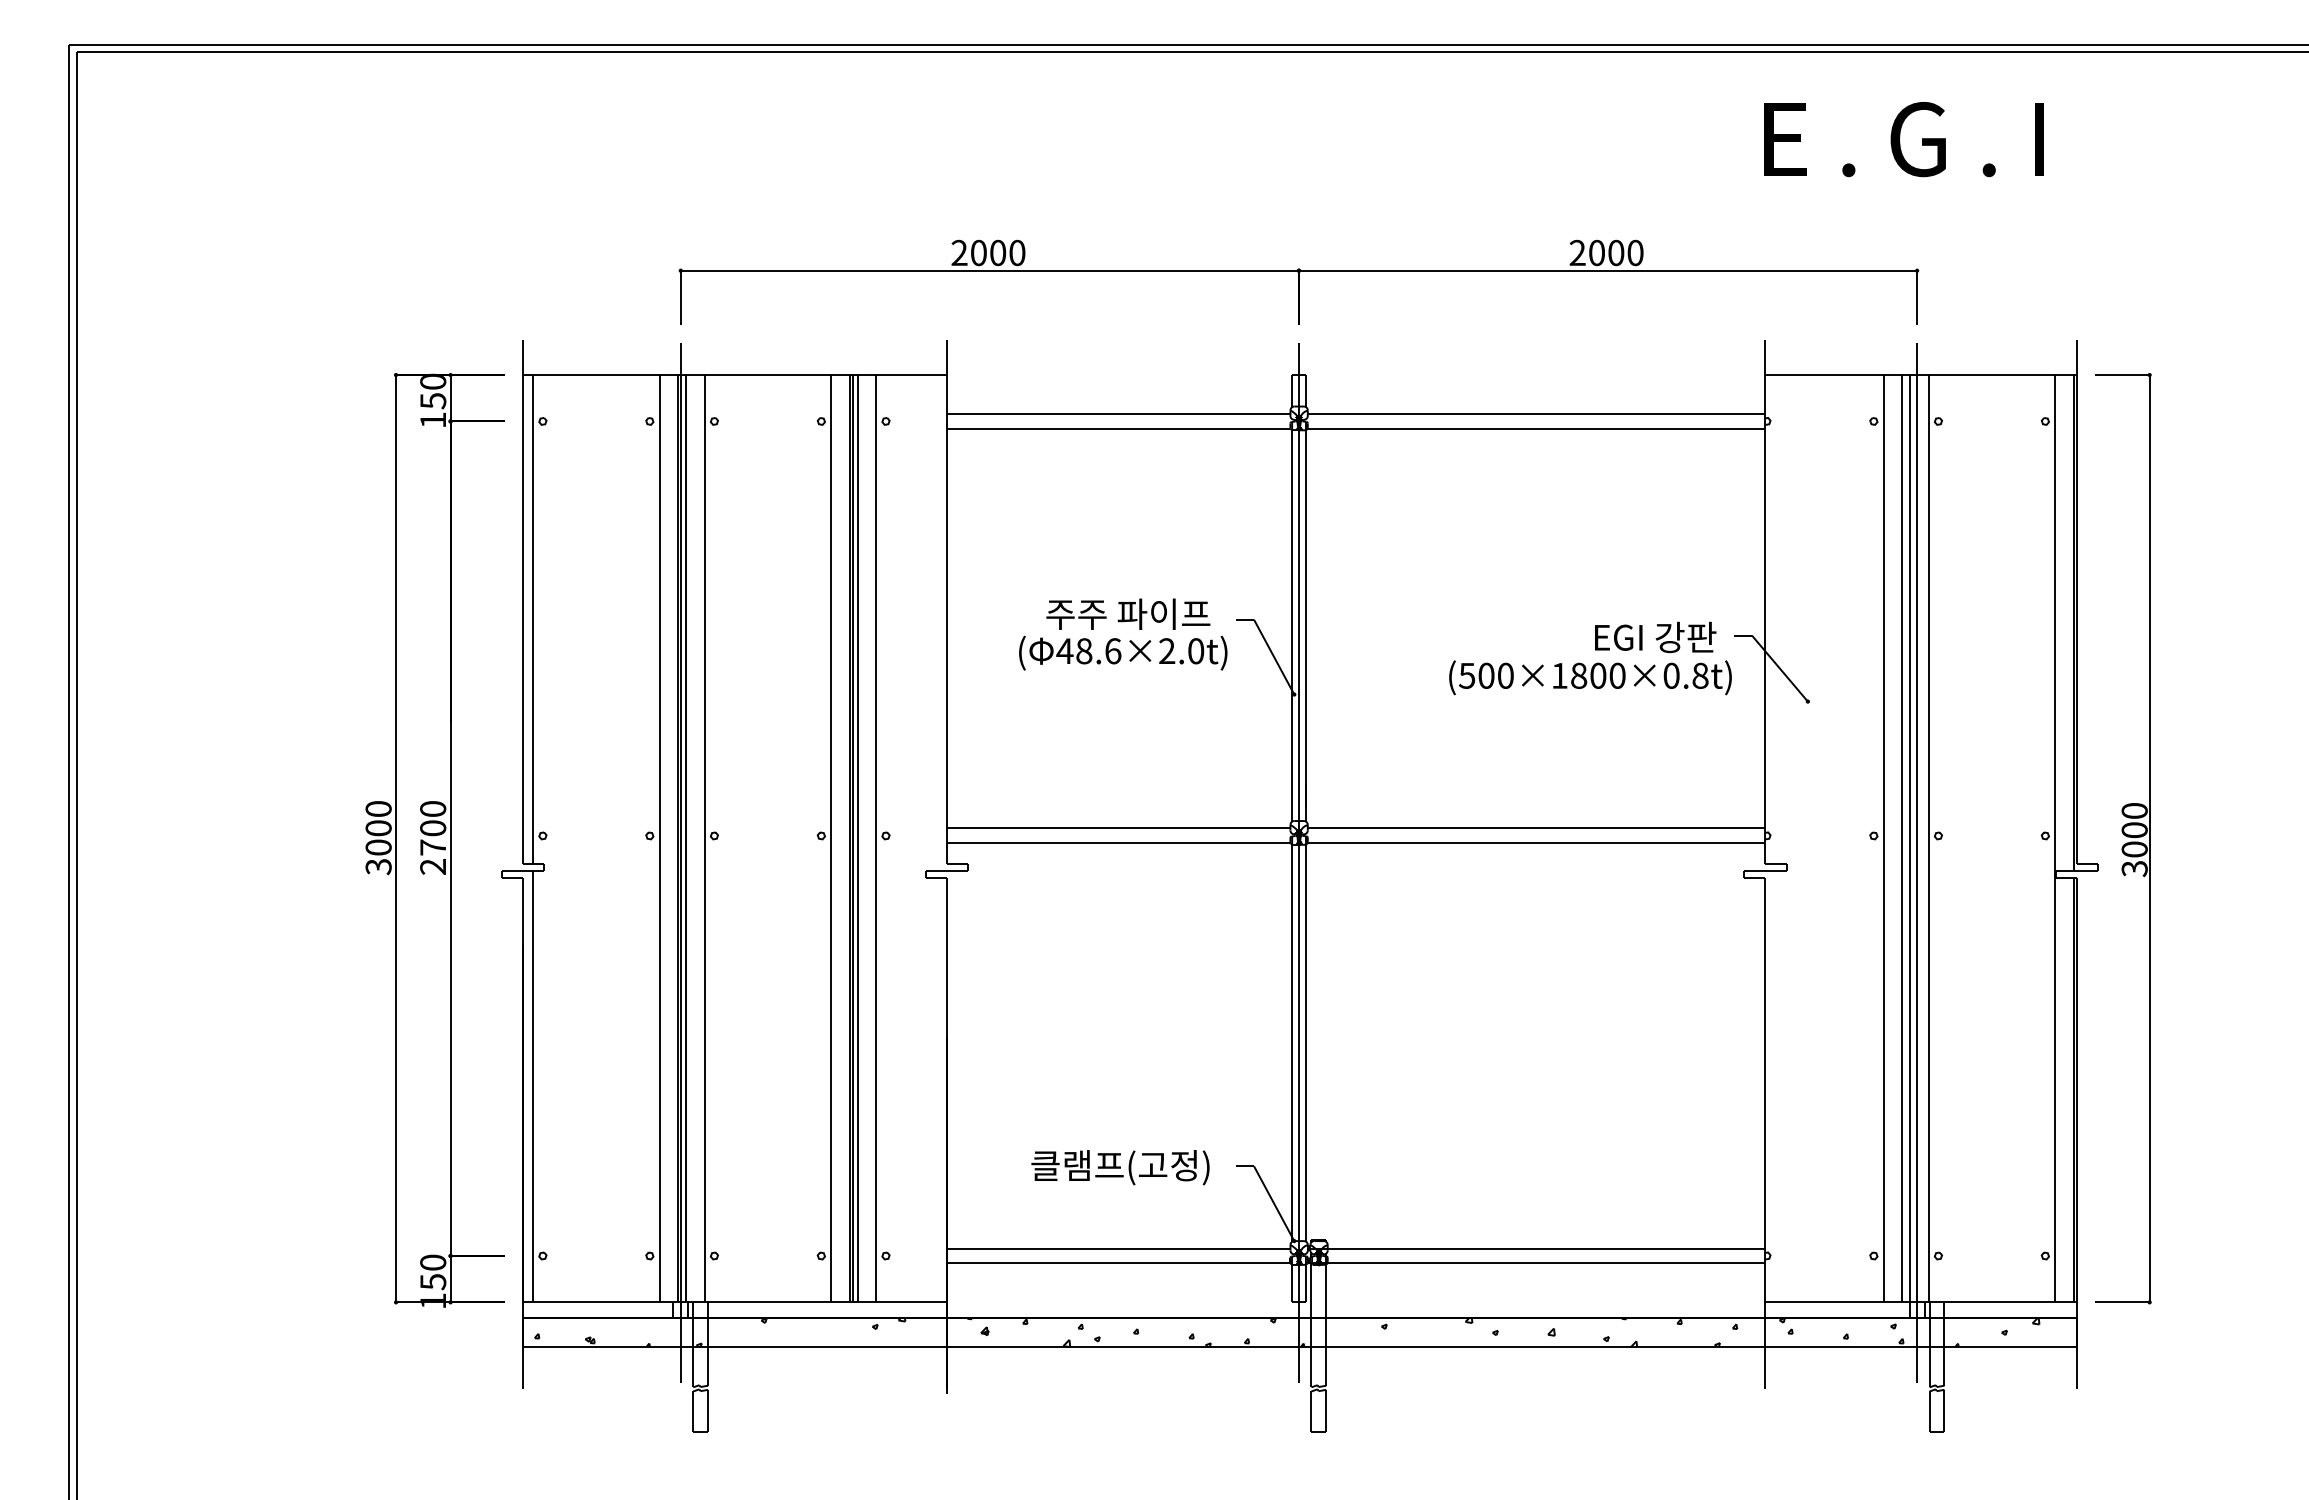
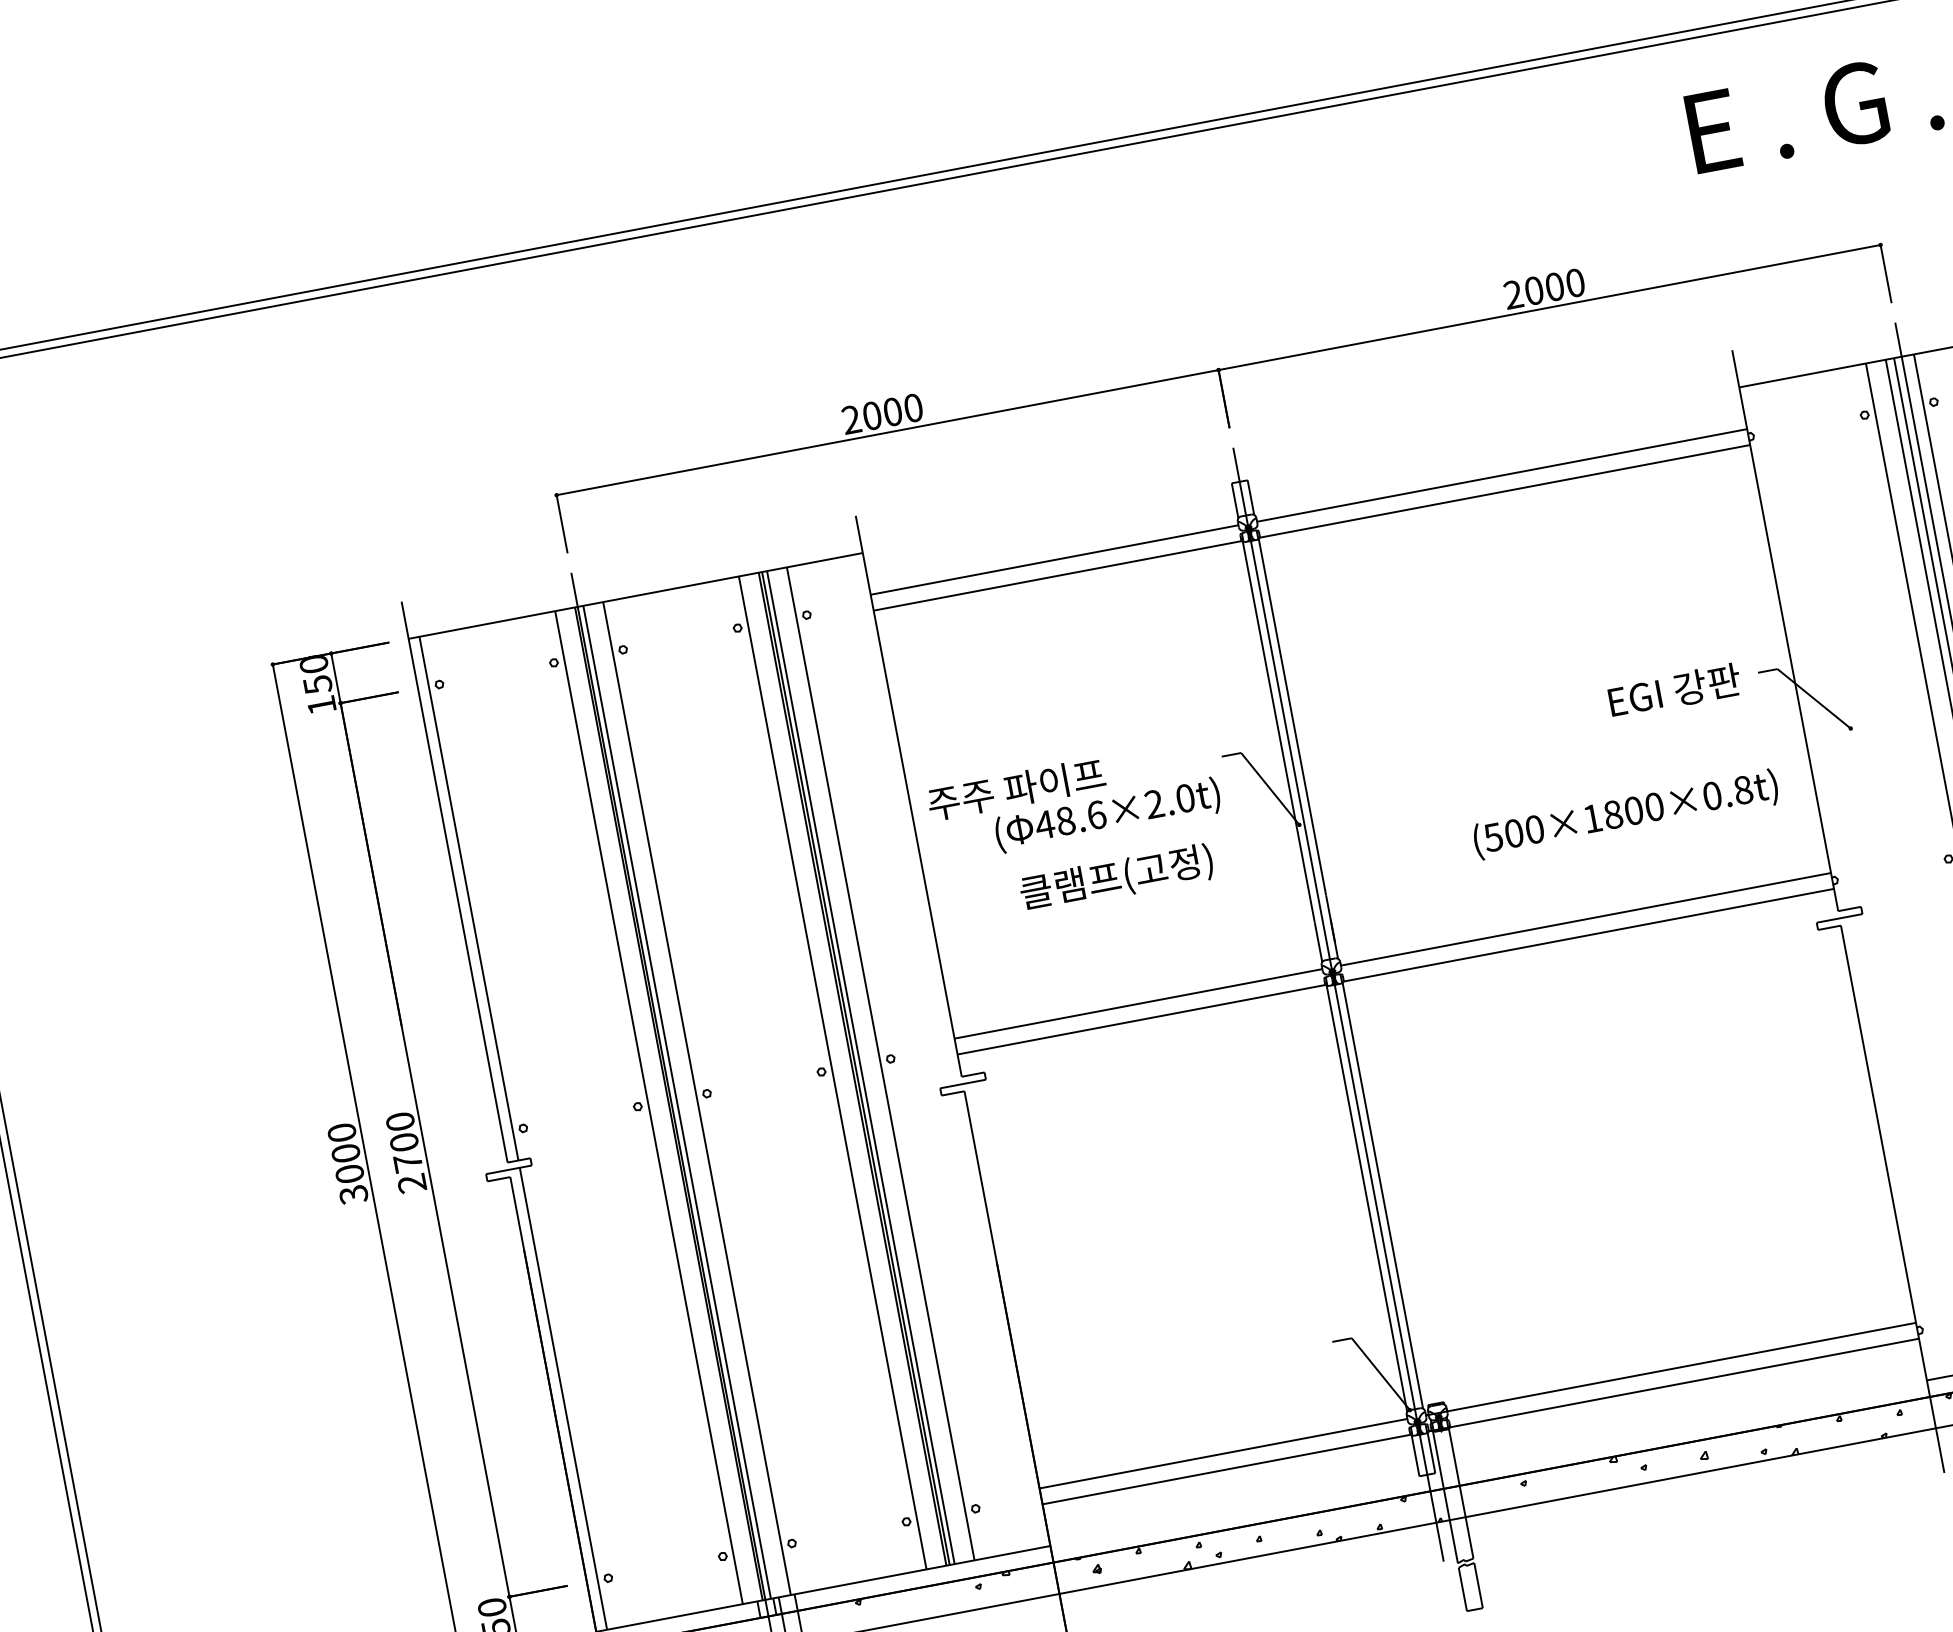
text: (1128, 613) -> (1016, 788), moved
text: (1590, 677) -> (1625, 814), moved
text: (1120, 1167) -> (1116, 878), moved

